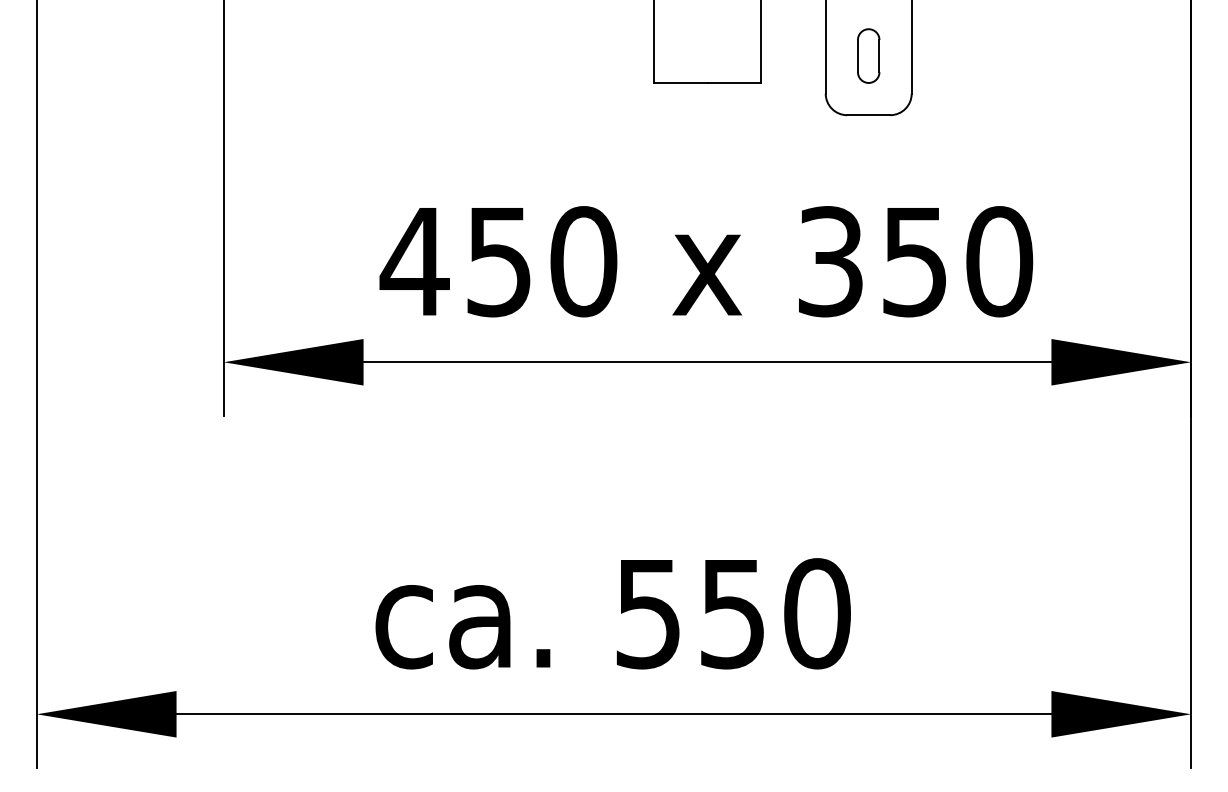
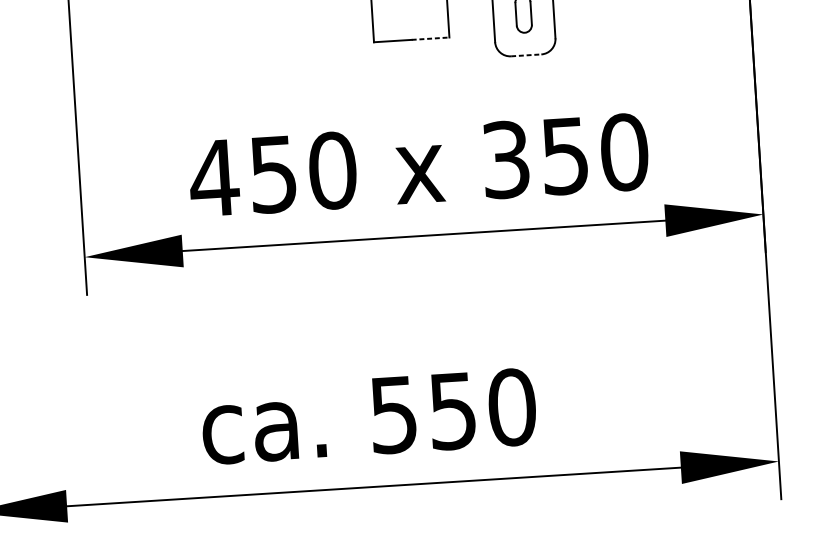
line: (734, 82) -> (430, 38), solid -> dashed
line: (869, 115) -> (526, 55), solid -> dashed

